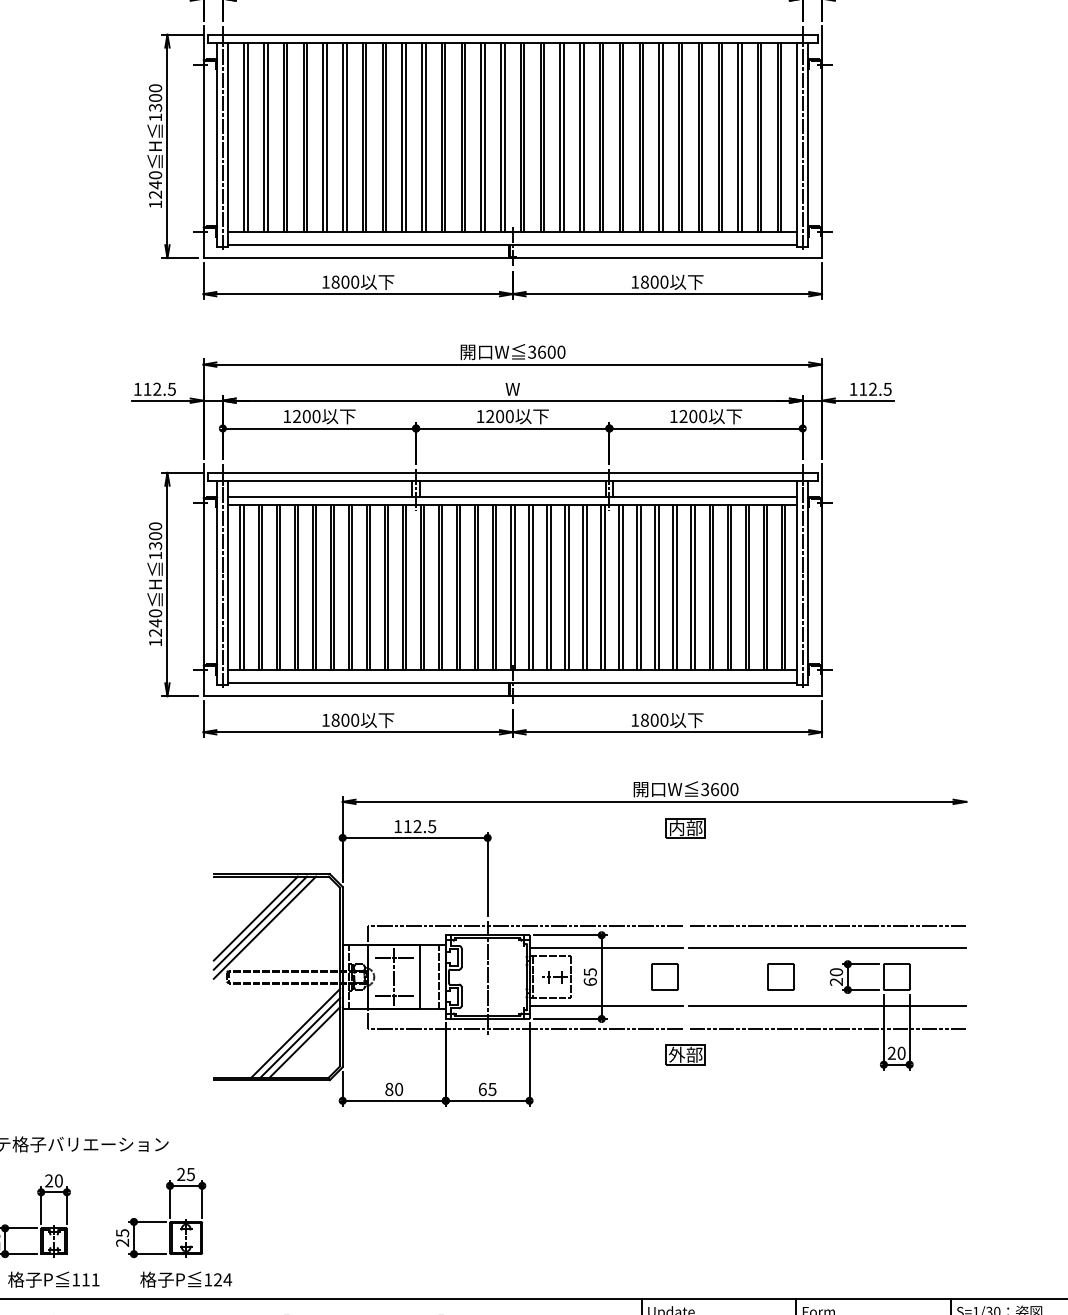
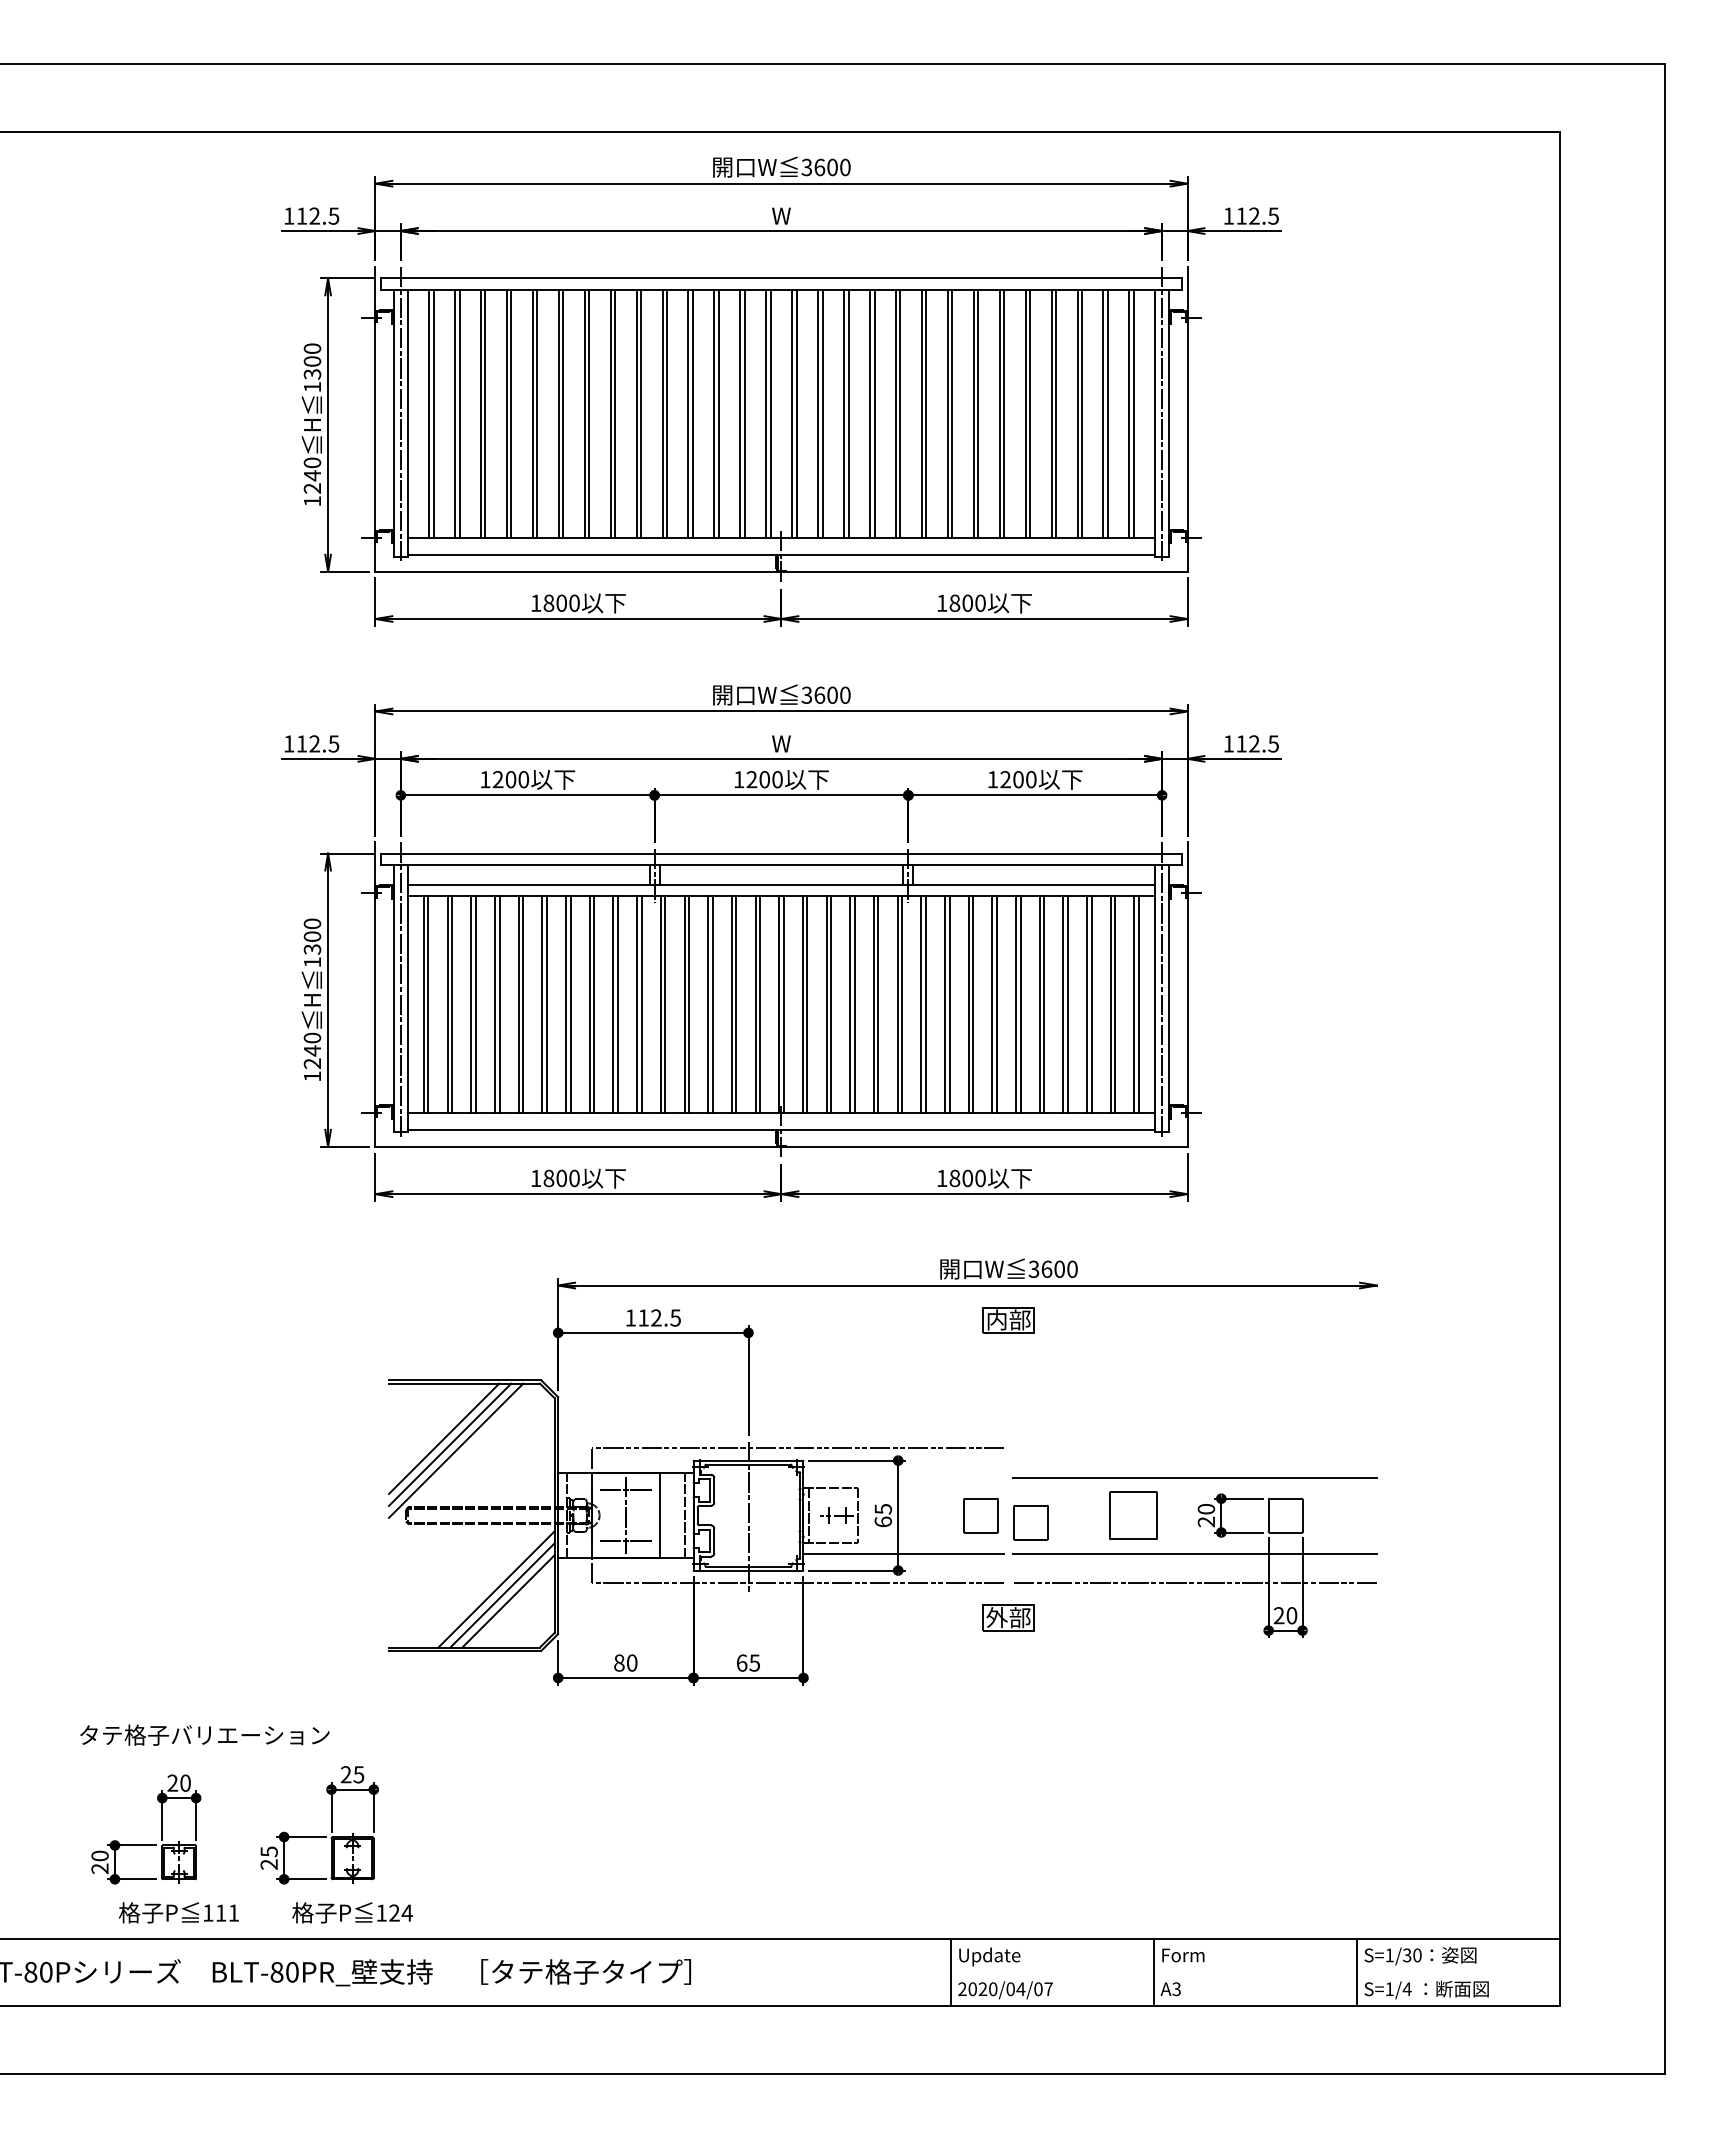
line: (827, 925) -> (1194, 1447), removed
line: (605, 948) -> (903, 1477), removed
part: (780, 977) -> (1132, 1515), size x1.4
part: (702, 982) -> (1030, 1522), added

